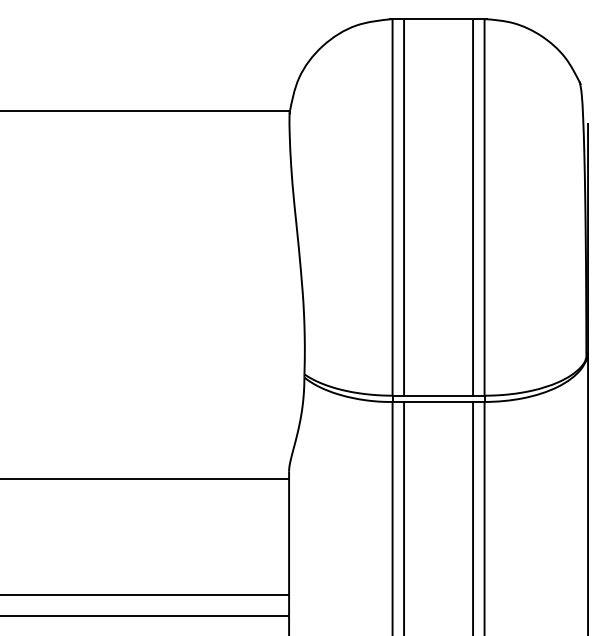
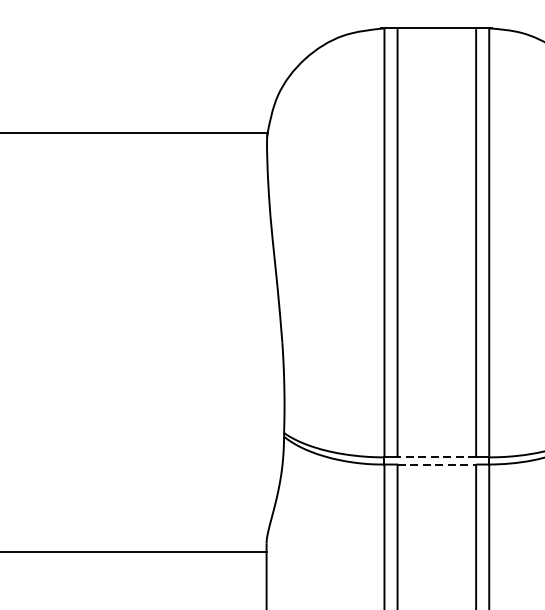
line: (438, 395) -> (436, 457), solid -> dashed
line: (439, 401) -> (437, 463), solid -> dashed

